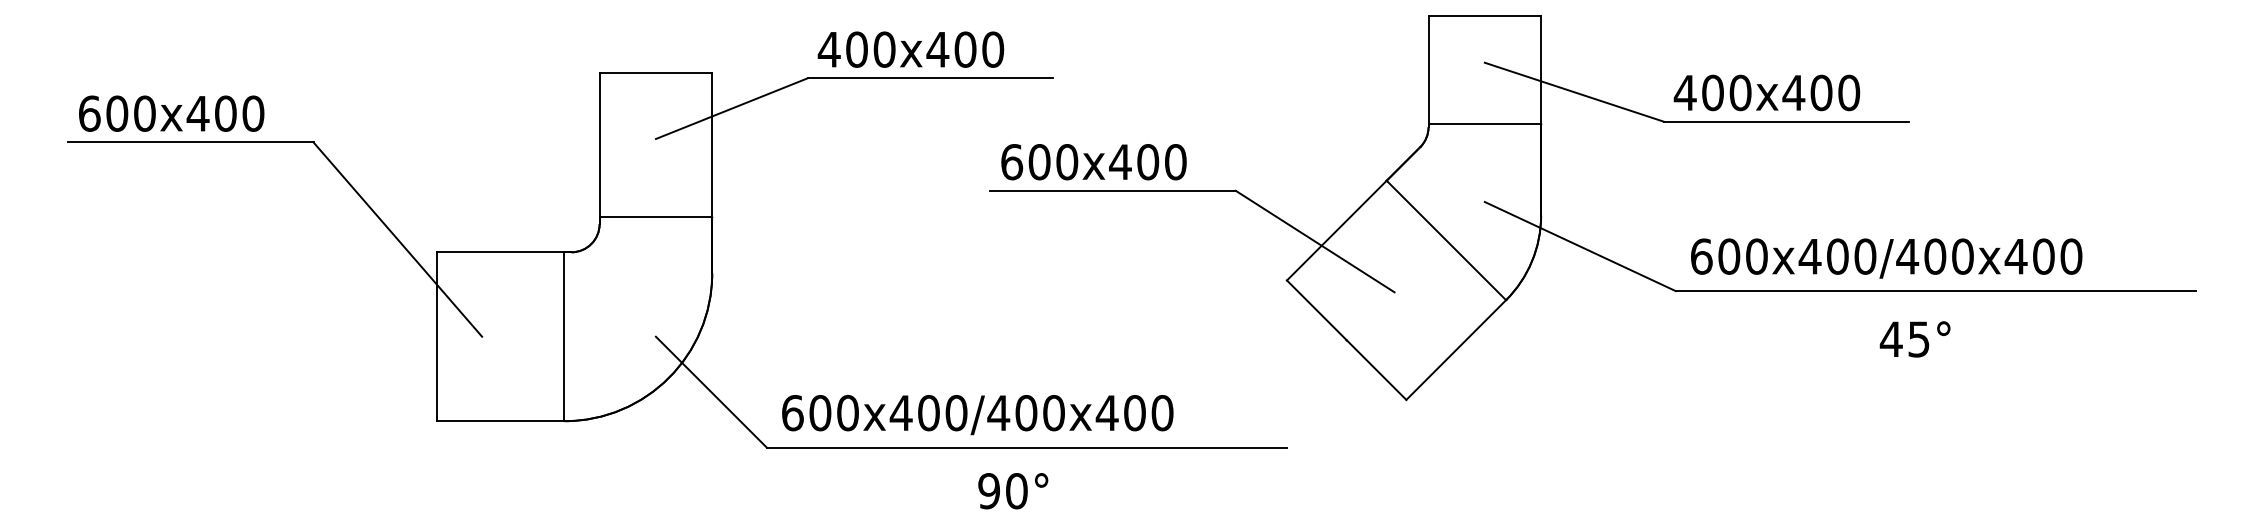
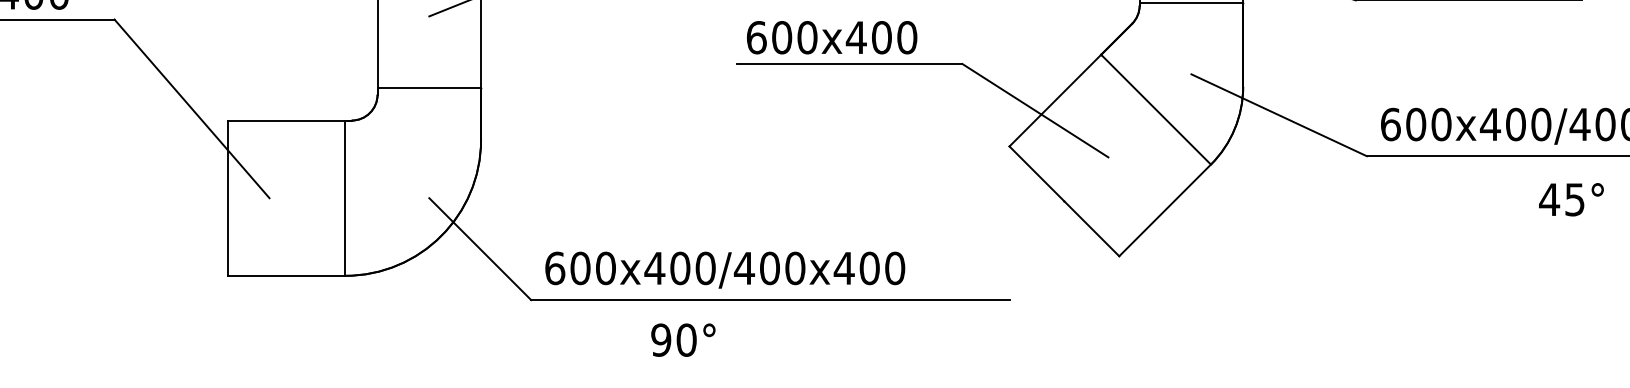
text: (1914, 339) -> (1570, 199), moved
text: (1013, 491) -> (683, 340), moved

